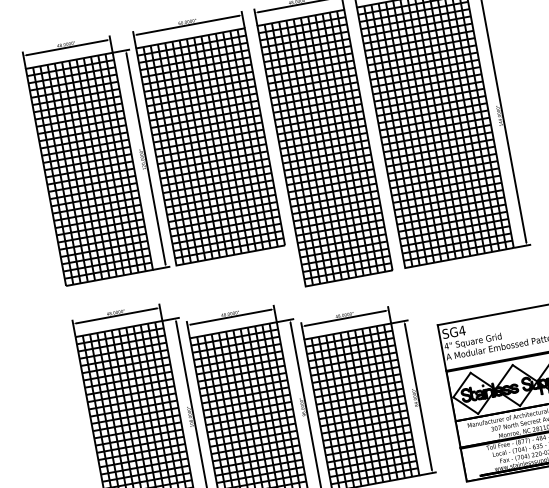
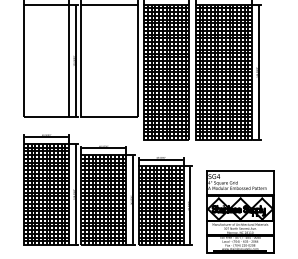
hatch: (210, 145) -> (109, 60), removed
hatch: (88, 168) -> (46, 60), removed

